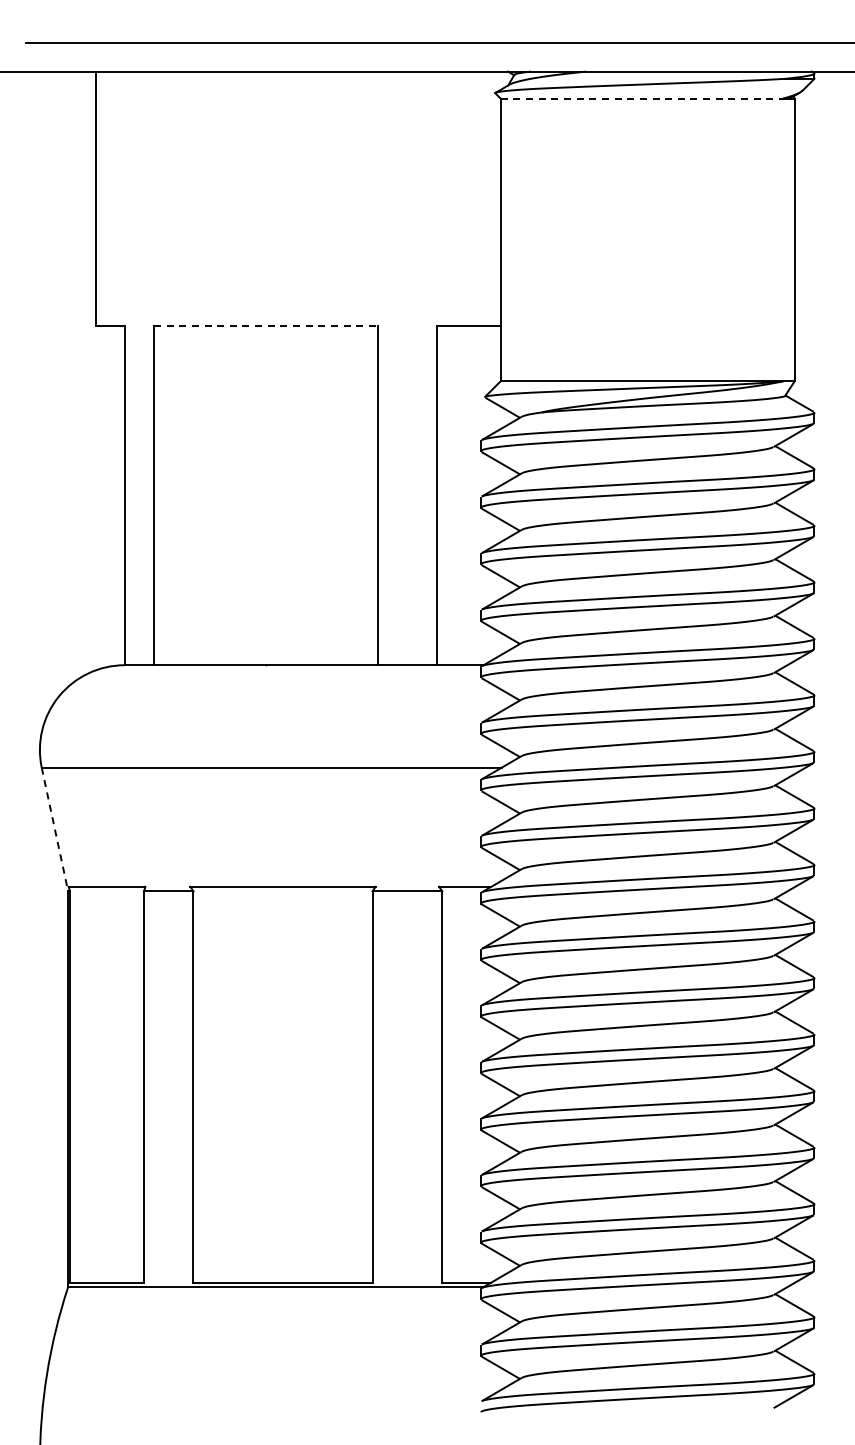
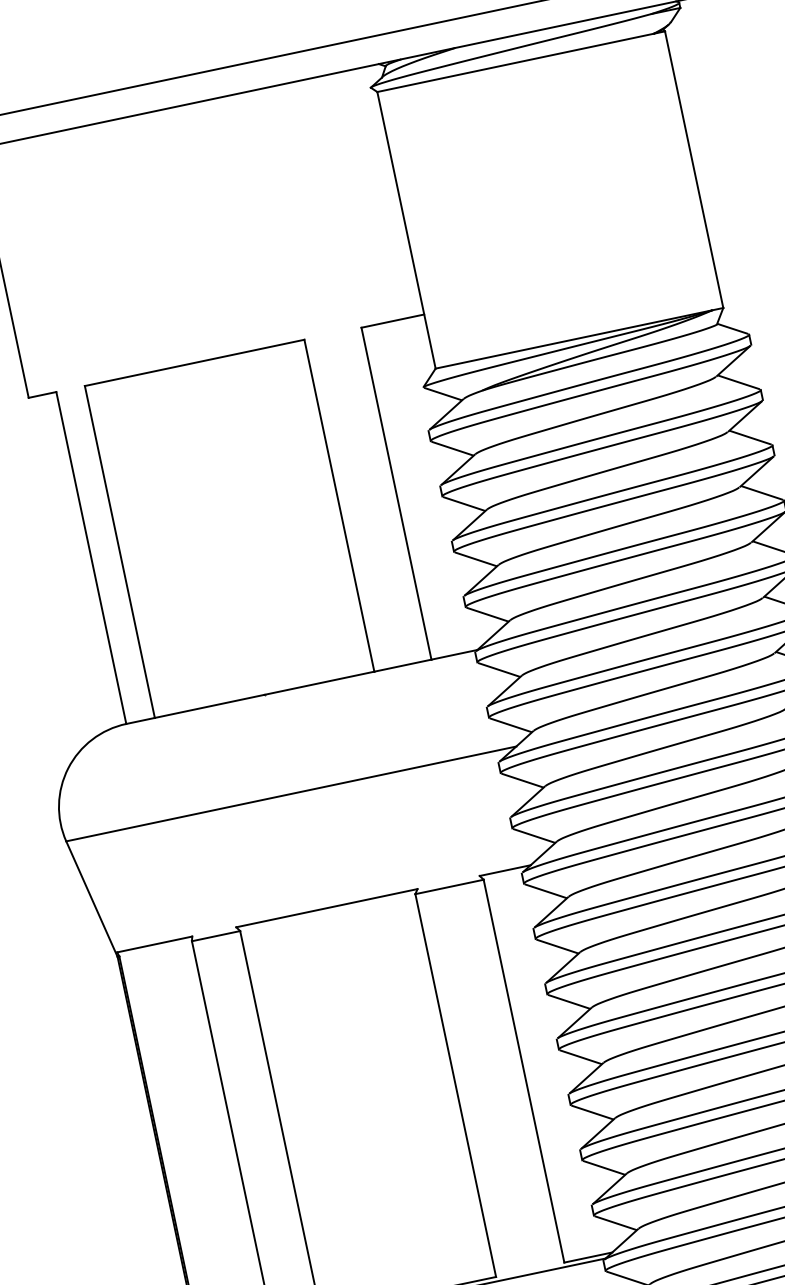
line: (642, 98) -> (516, 62), dashed -> solid
line: (266, 326) -> (195, 363), dashed -> solid
line: (55, 830) -> (92, 899), dashed -> solid

